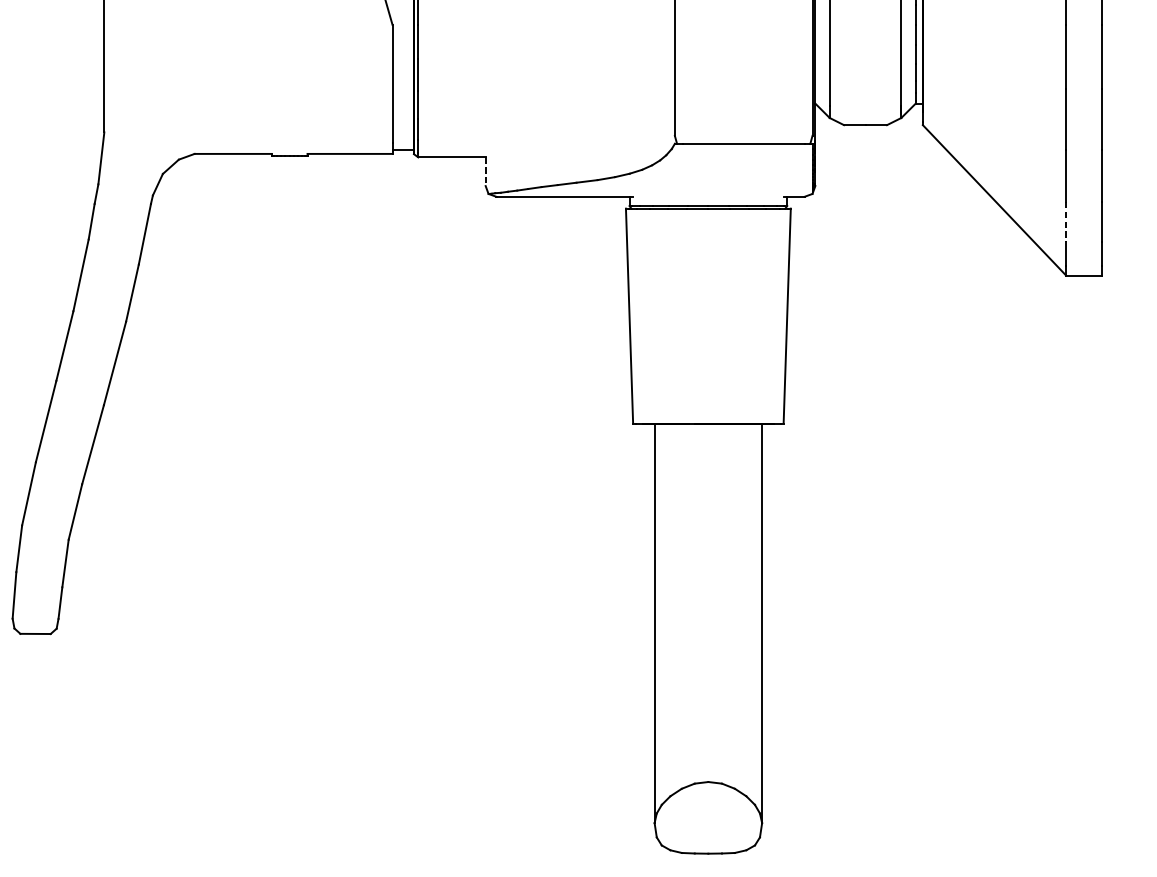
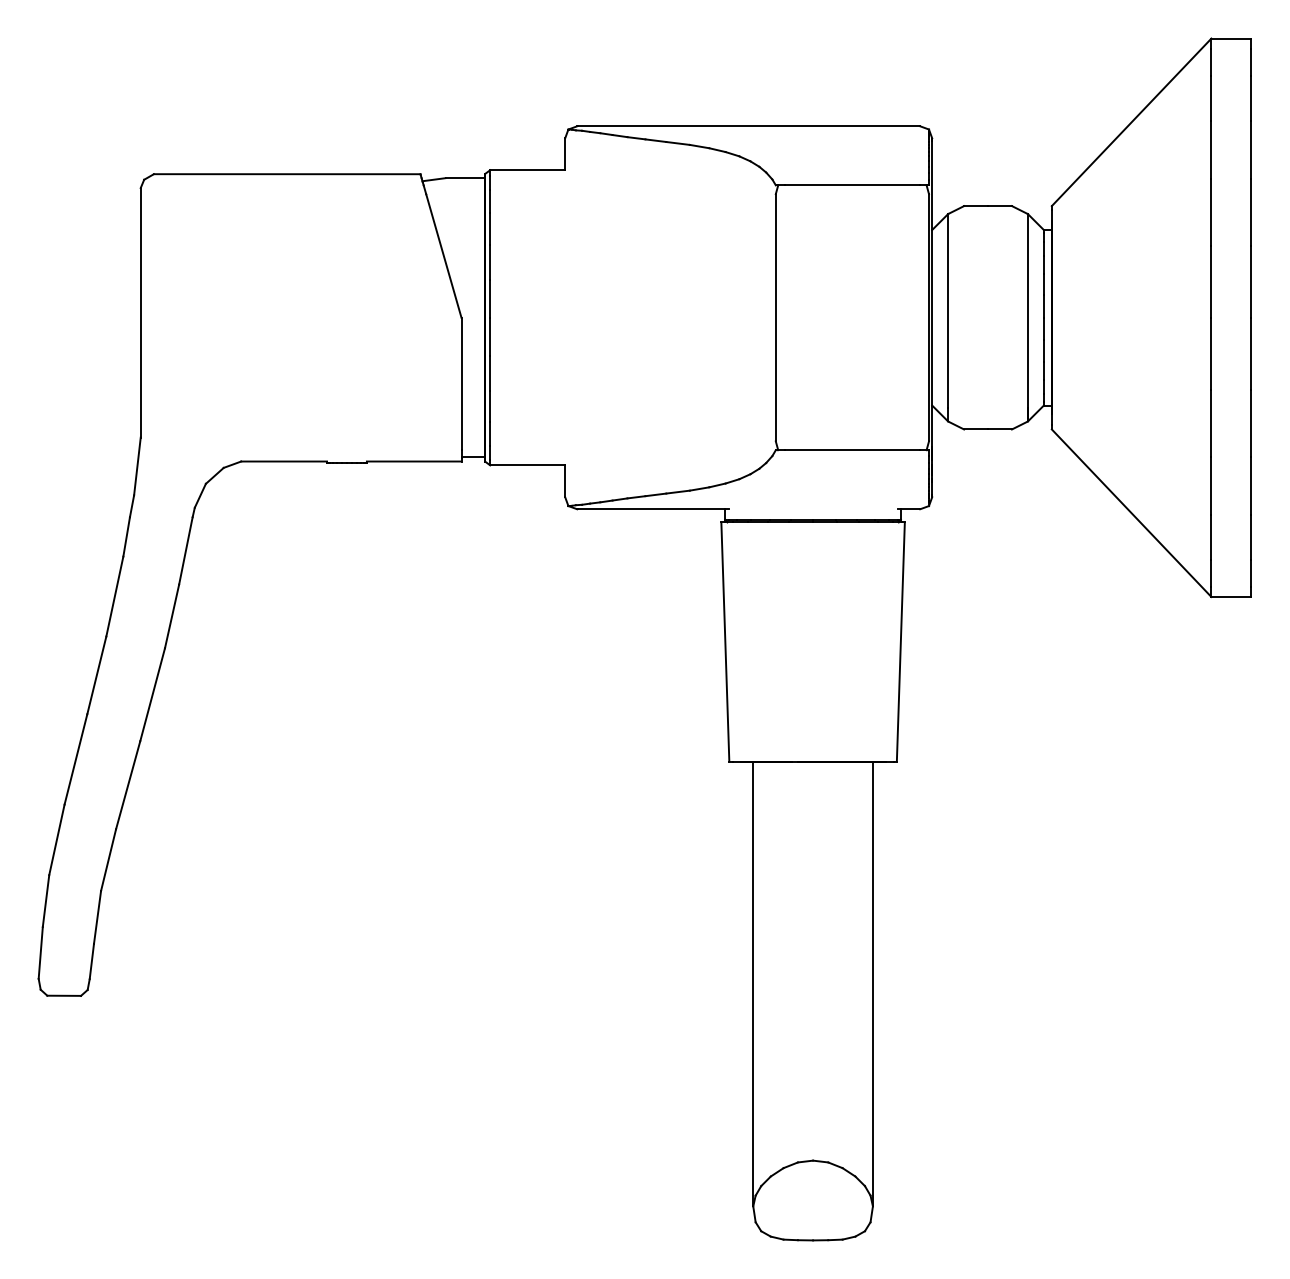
line: (485, 171) -> (565, 481), dashed -> solid
line: (1066, 222) -> (1211, 537), dashed -> solid

